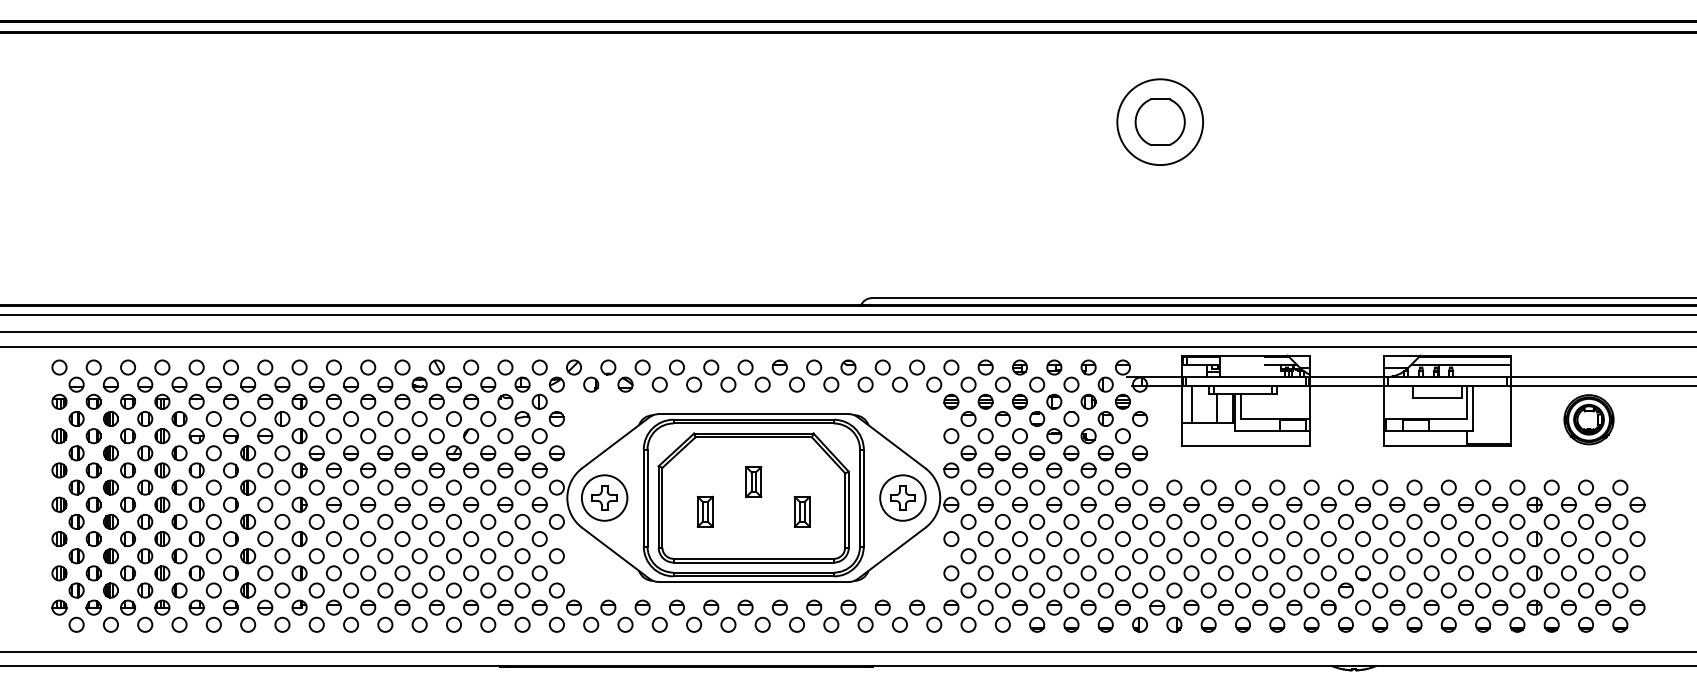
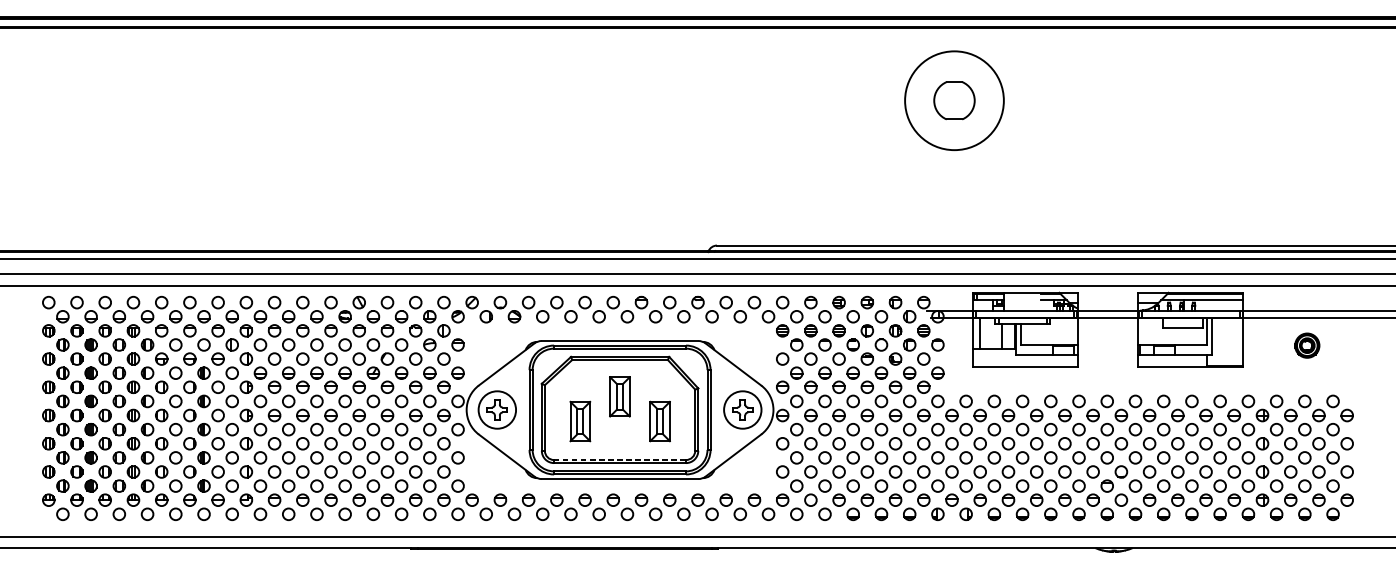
circle: (1160, 122) -> (954, 101), size x1.4
part: (1588, 419) -> (1306, 345), size x0.6
part: (753, 481) -> (619, 396), size x1.6
part: (704, 511) -> (579, 421), size x1.6
part: (801, 511) -> (659, 421), size x1.6
line: (753, 558) -> (619, 459), solid -> dashed

